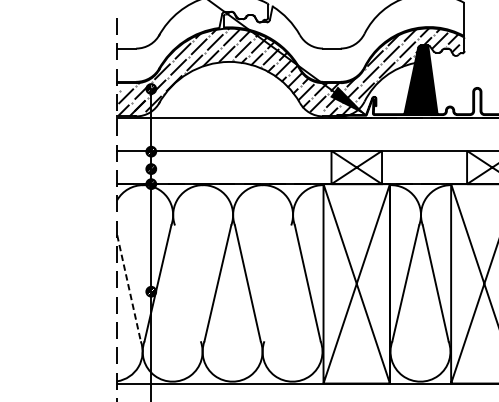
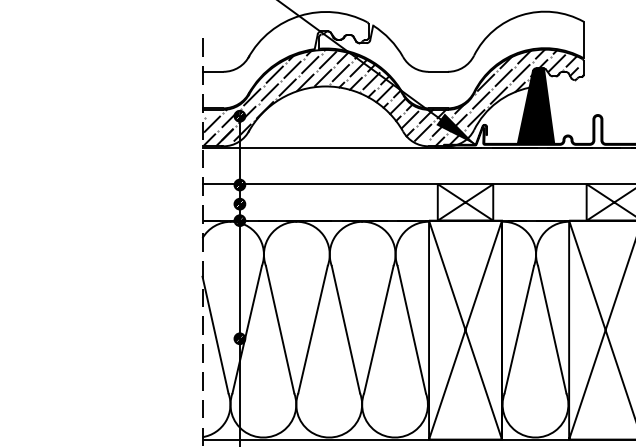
line: (187, 283) -> (279, 329), added
line: (277, 283) -> (378, 329), added
line: (129, 287) -> (215, 334), dashed -> solid

